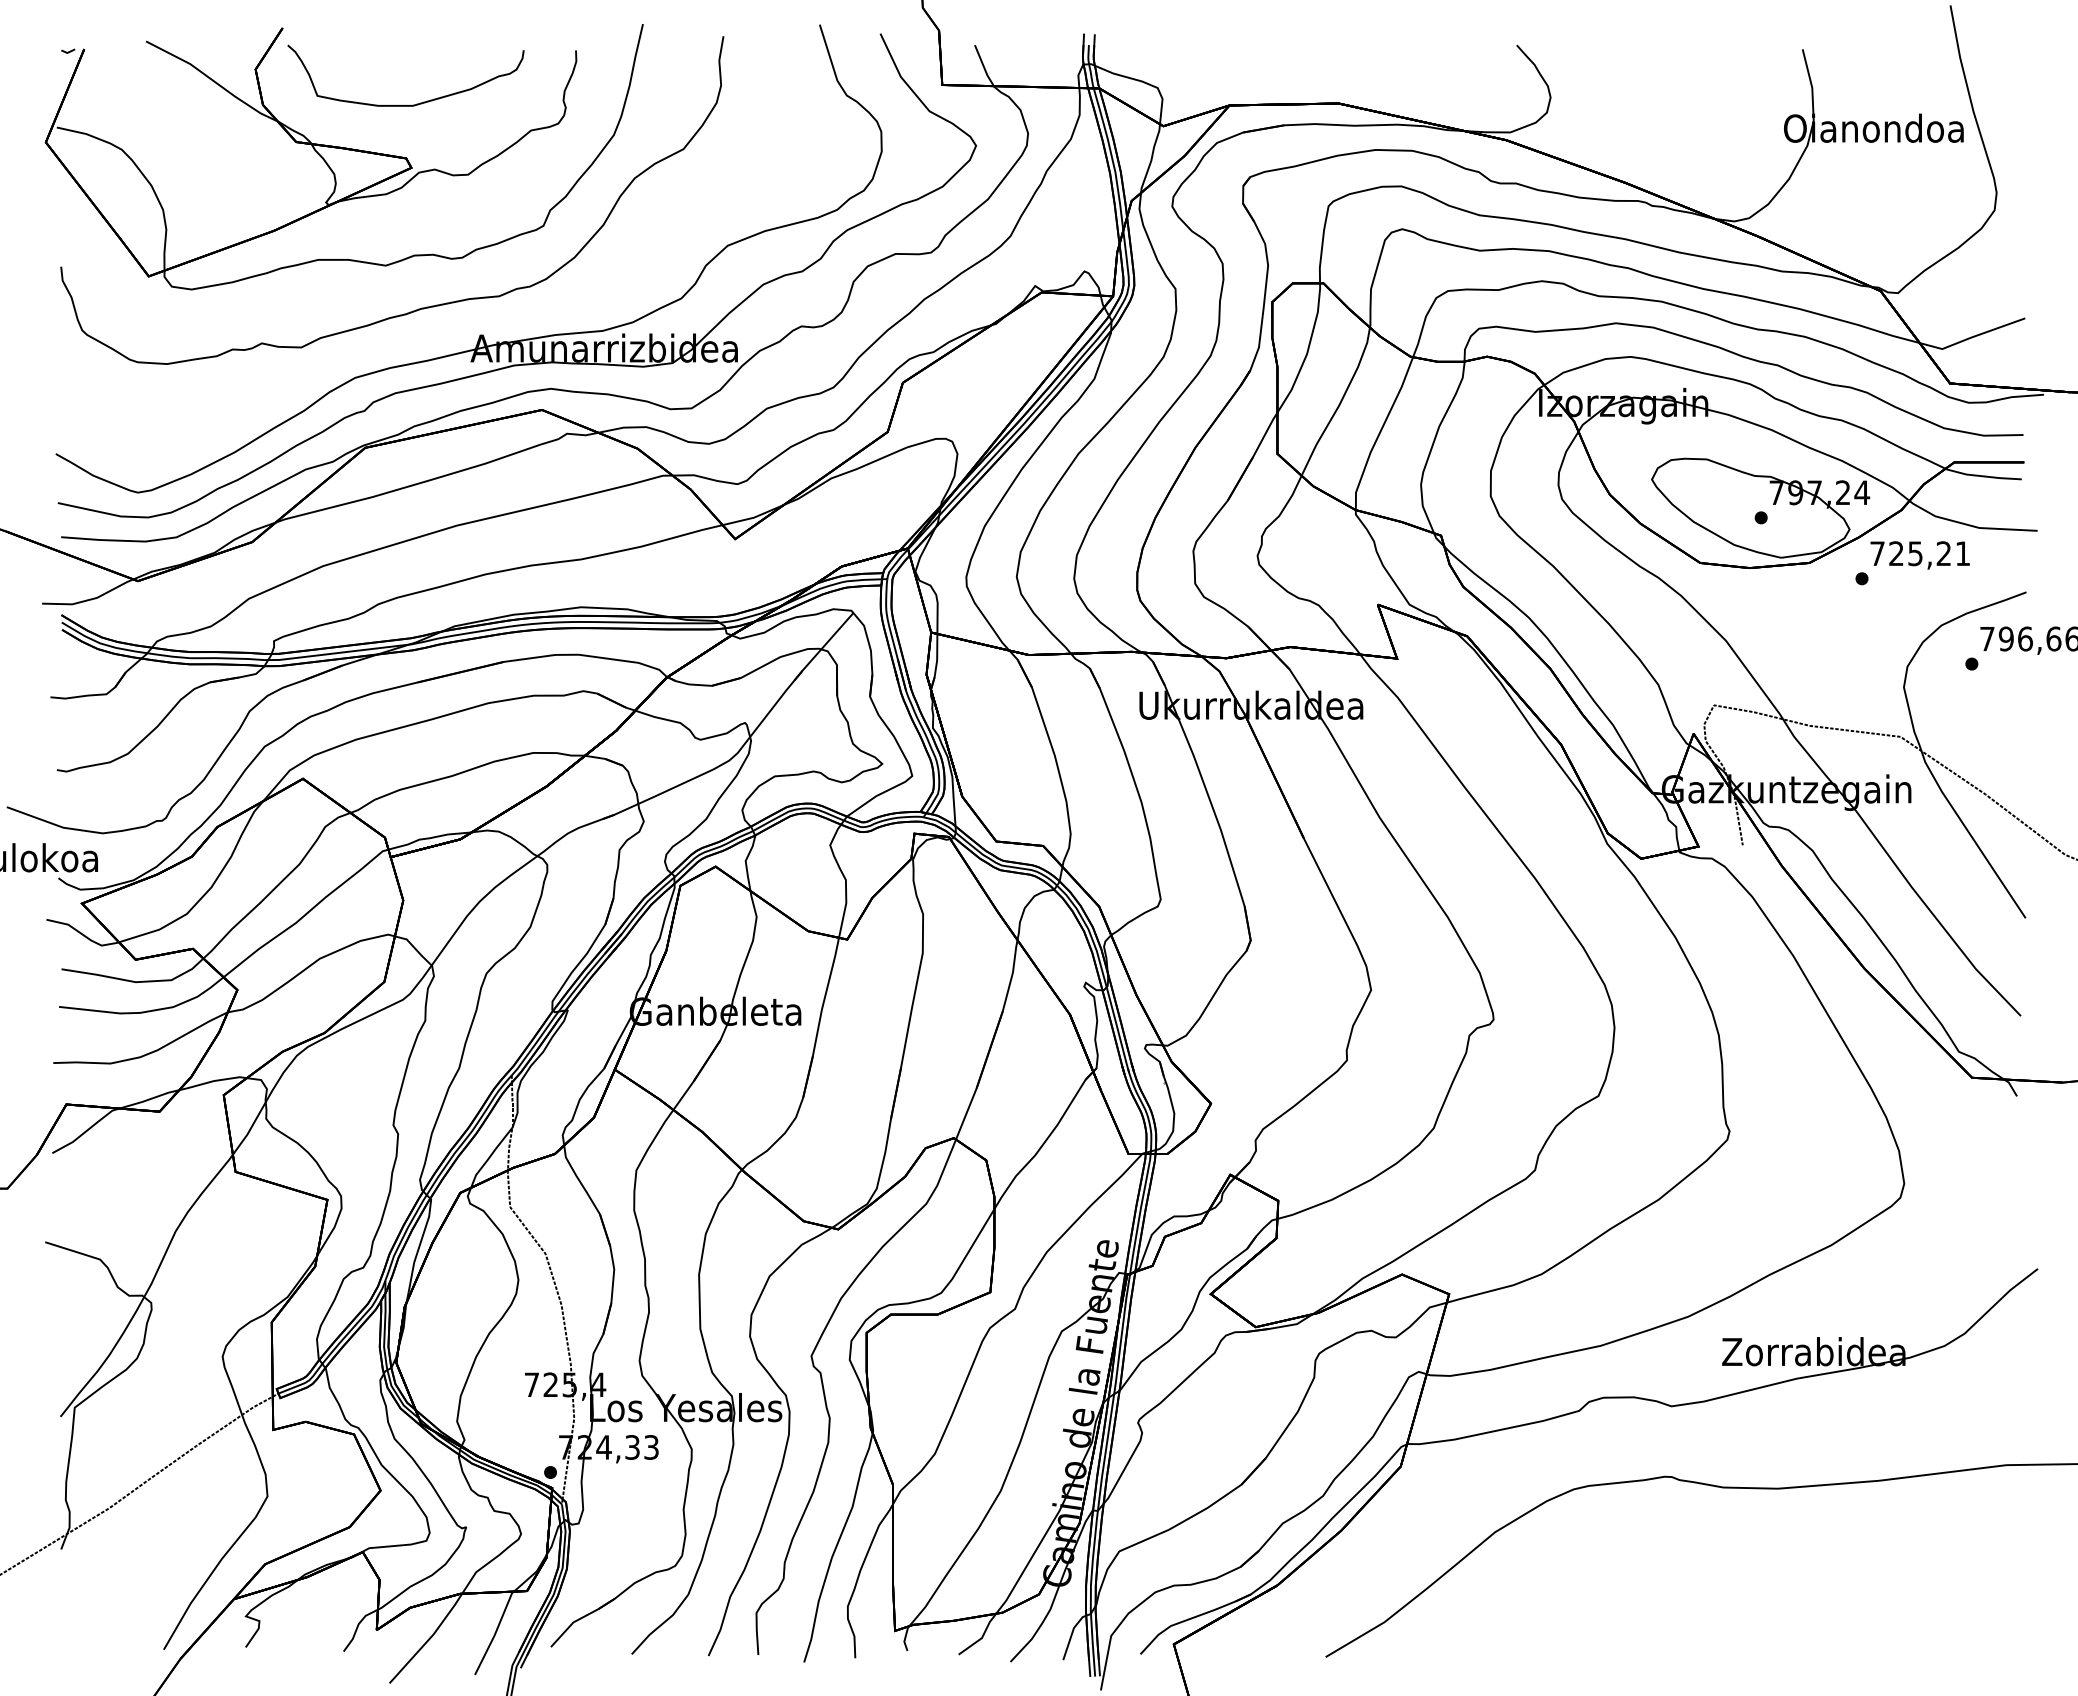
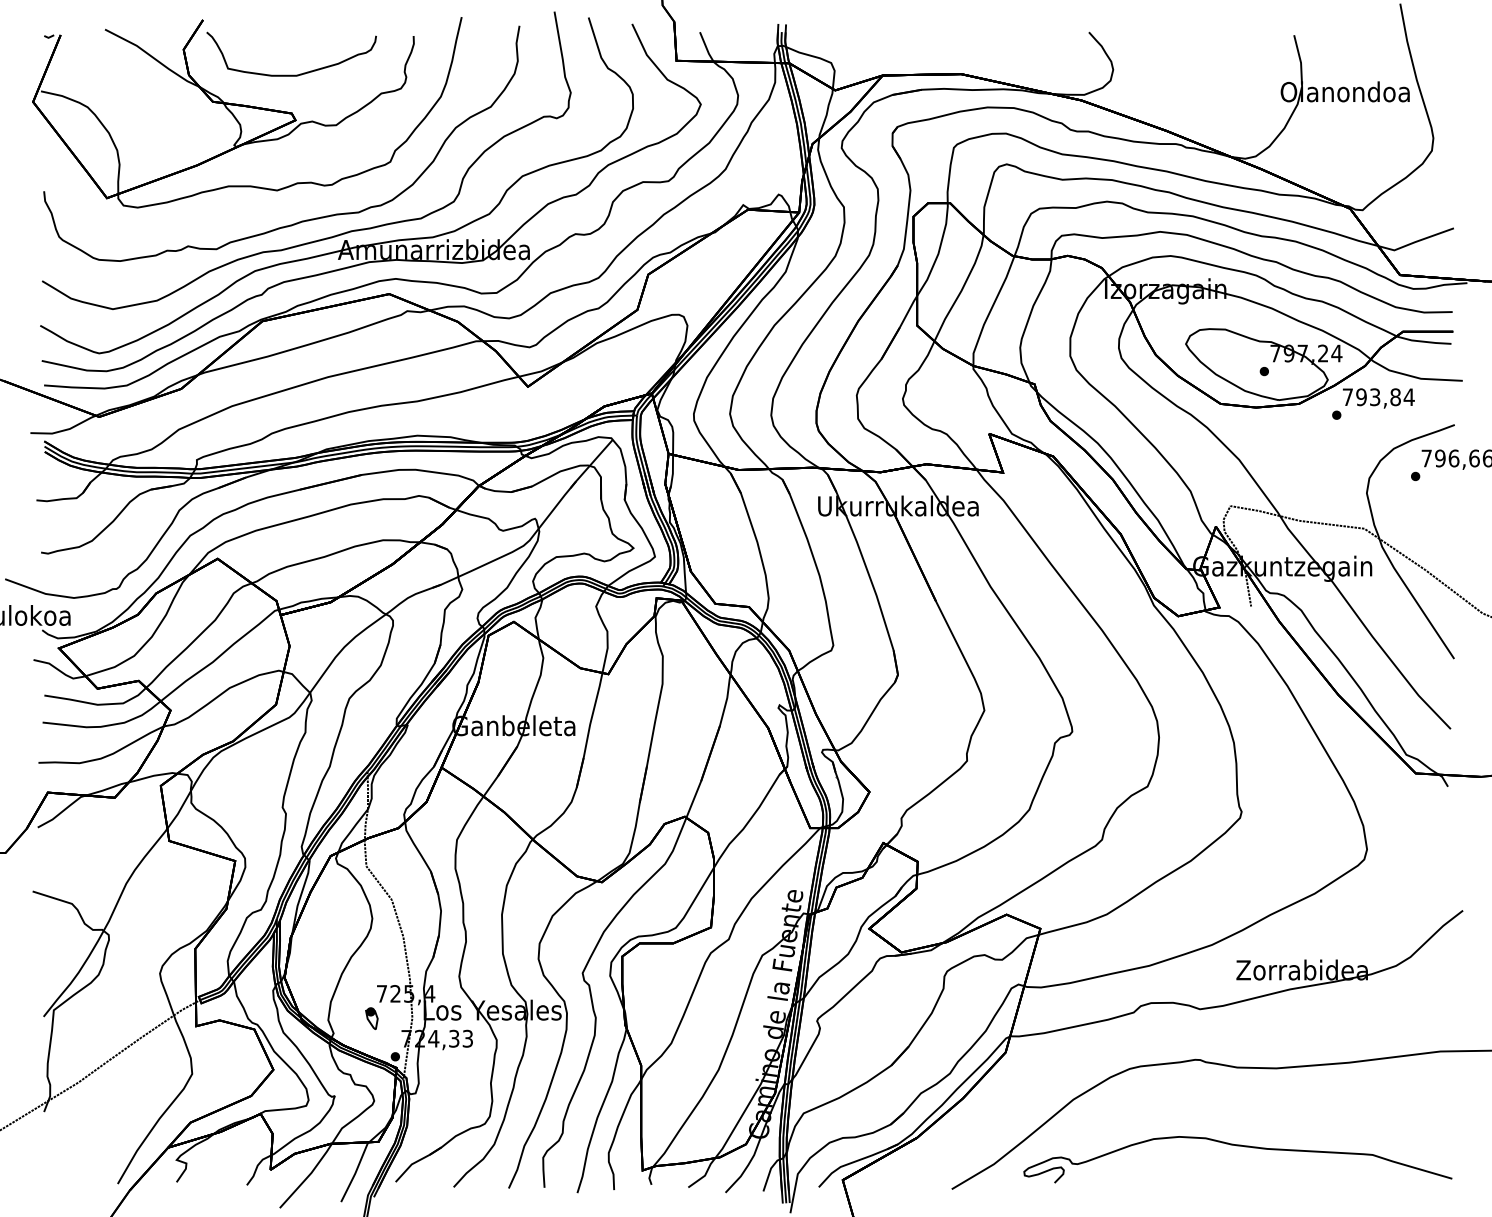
curve: (454, 331) -> (326, 237), added
text: (1929, 553) -> (1385, 397), 725,21 -> 793,84
part: (517, 1419) -> (371, 1018), added
curve: (1726, 1597) -> (1239, 1146), added

